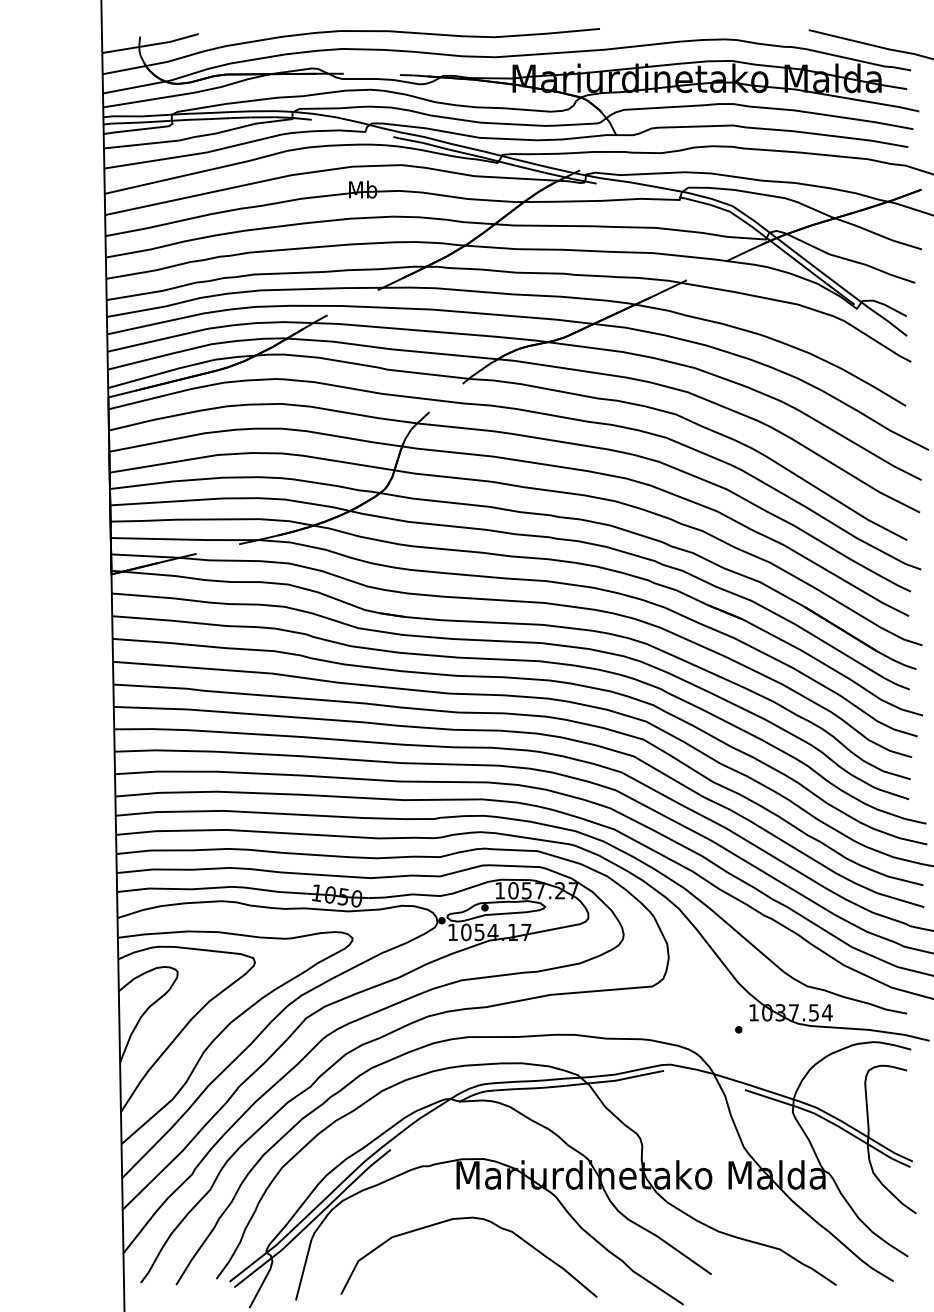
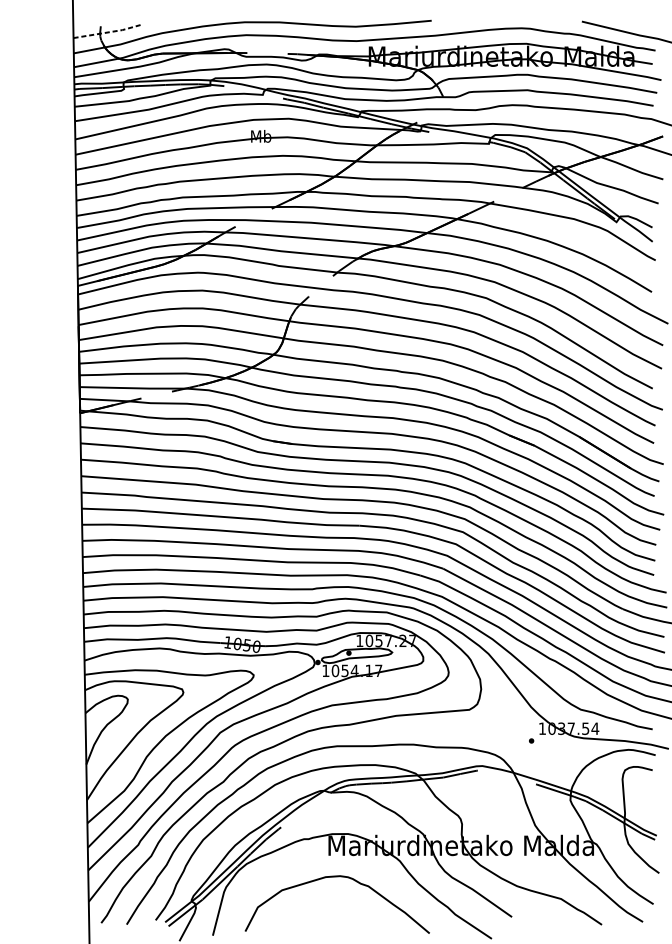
line: (151, 44) -> (108, 31), solid -> dashed

